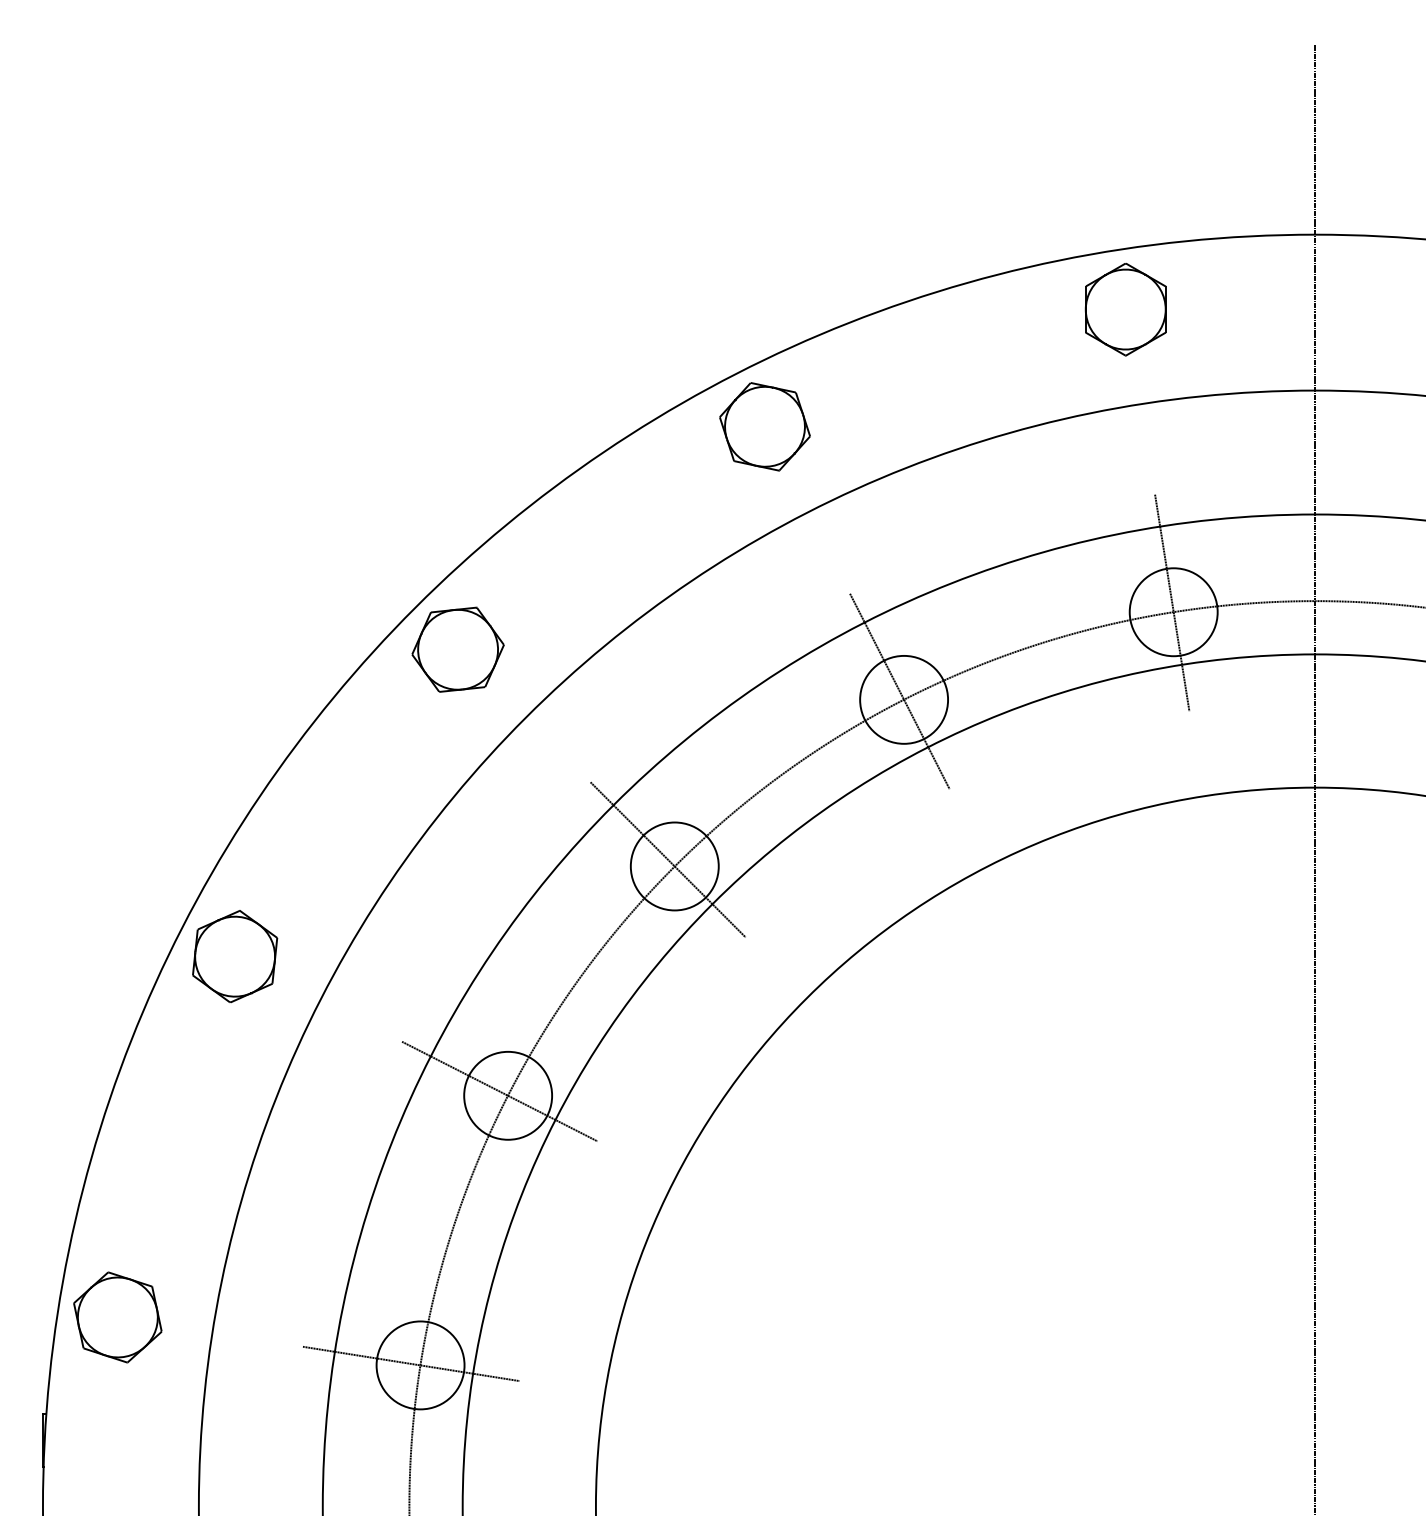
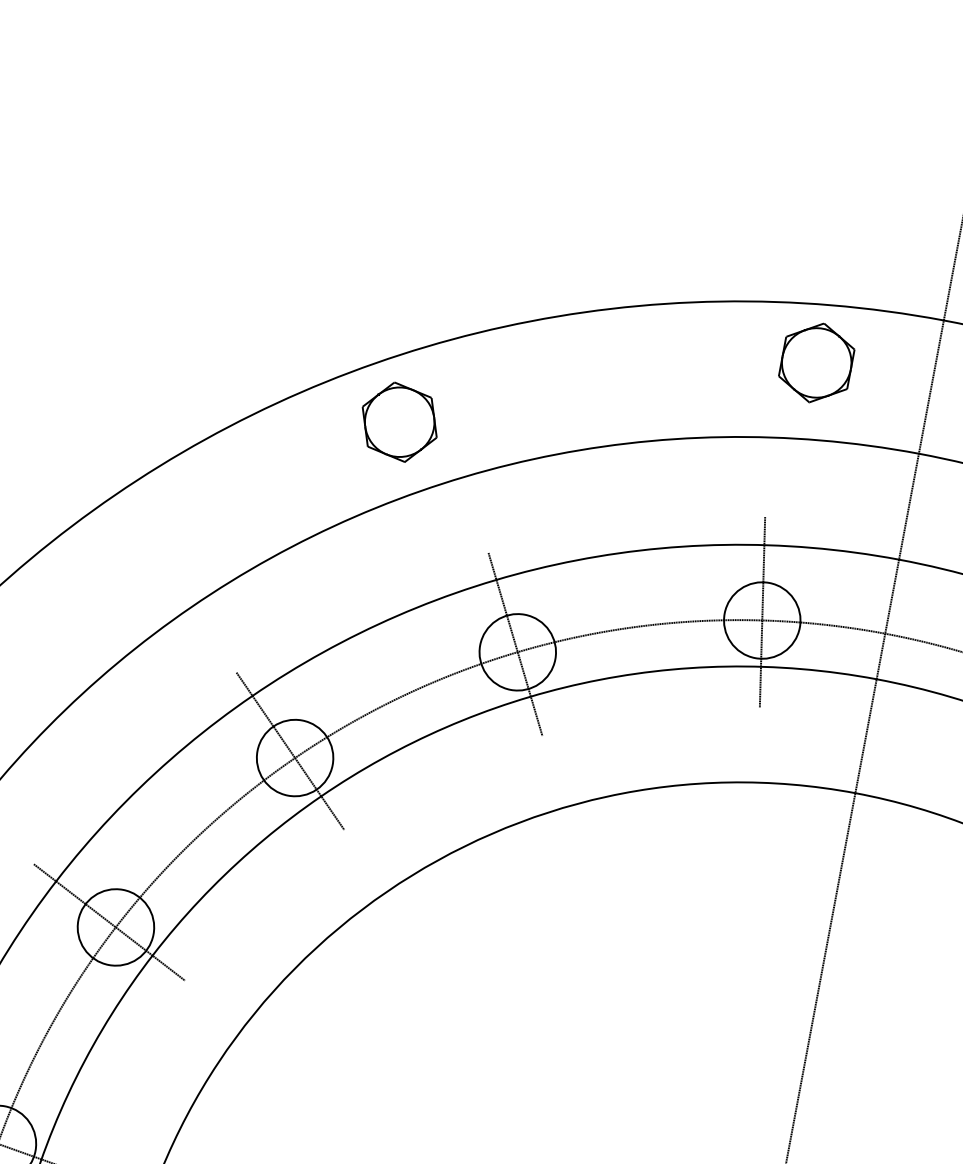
part: (1125, 309) -> (816, 362), moved
part: (764, 426) -> (399, 421), moved
part: (457, 649) -> (144, 537), removed

